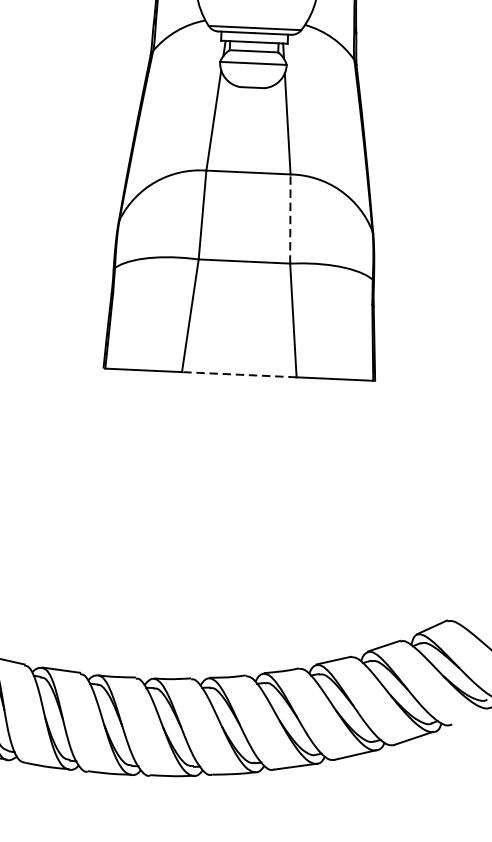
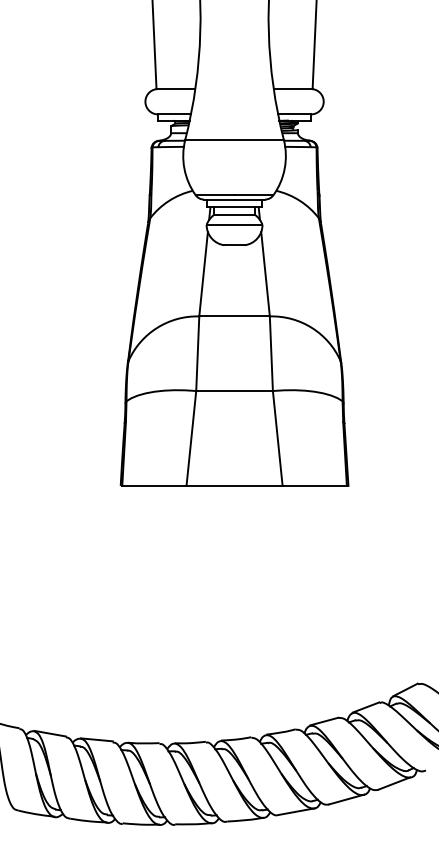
line: (290, 218) -> (271, 353), dashed -> solid
line: (239, 374) -> (234, 485), dashed -> solid

